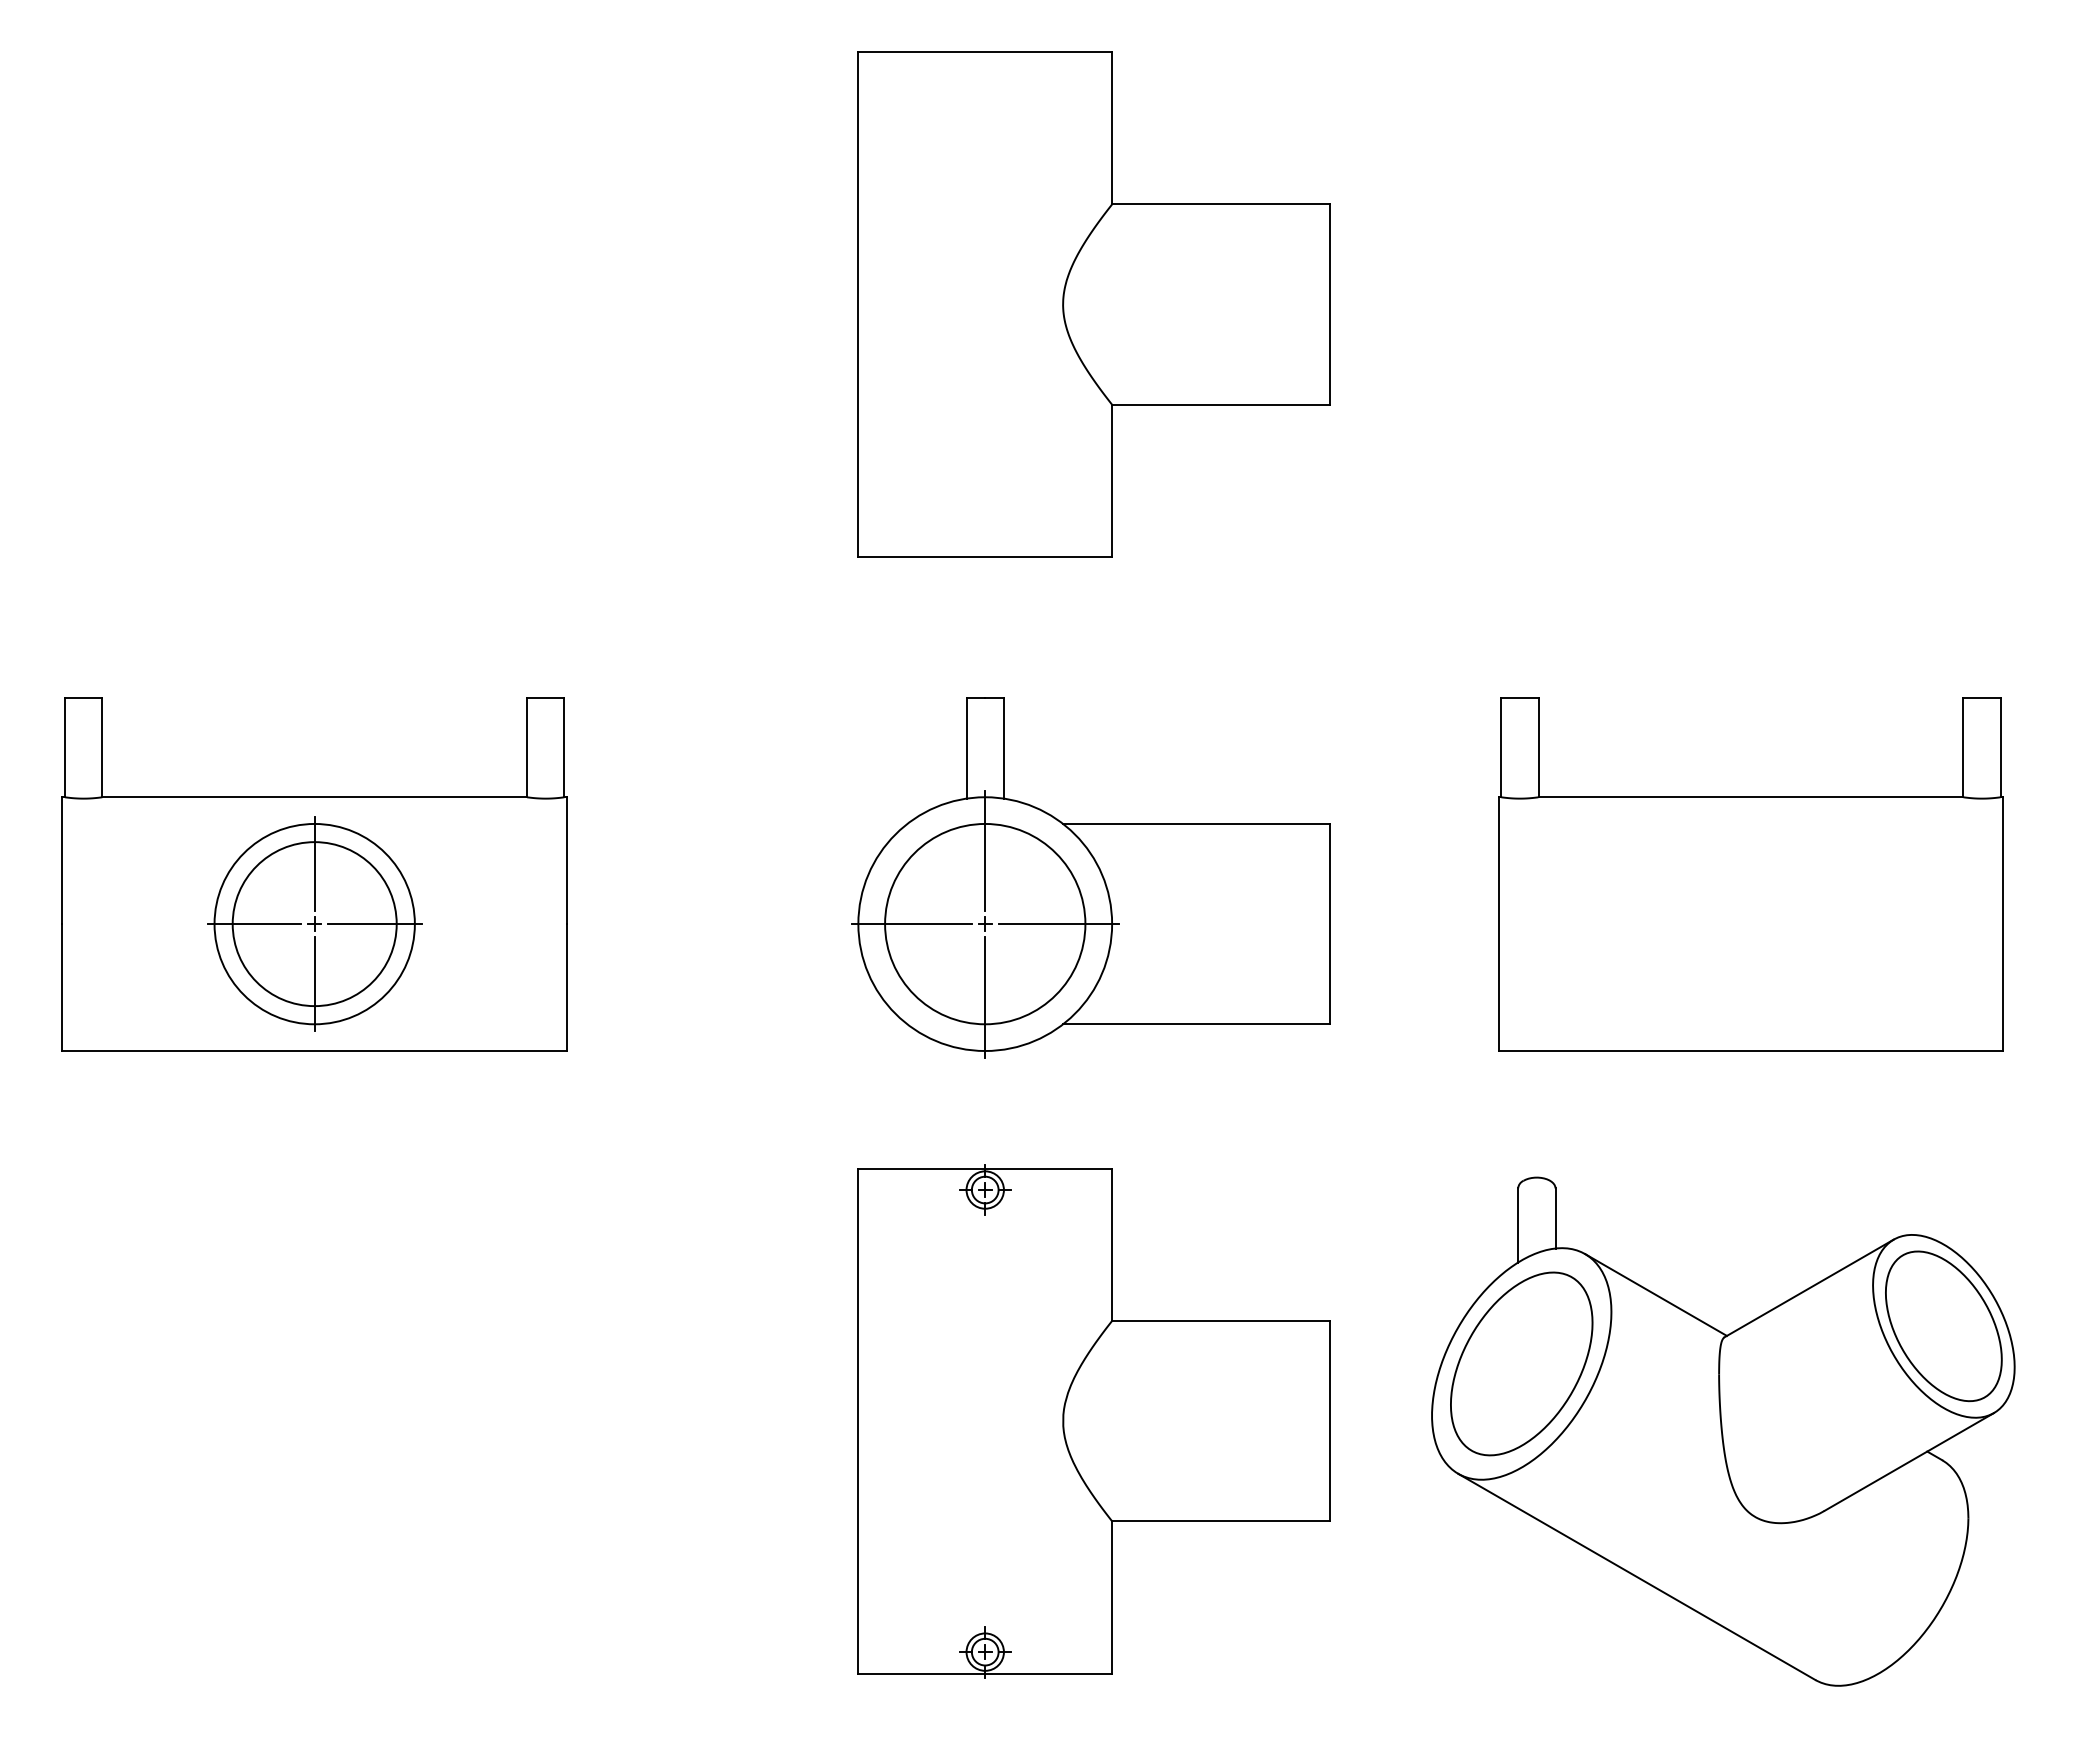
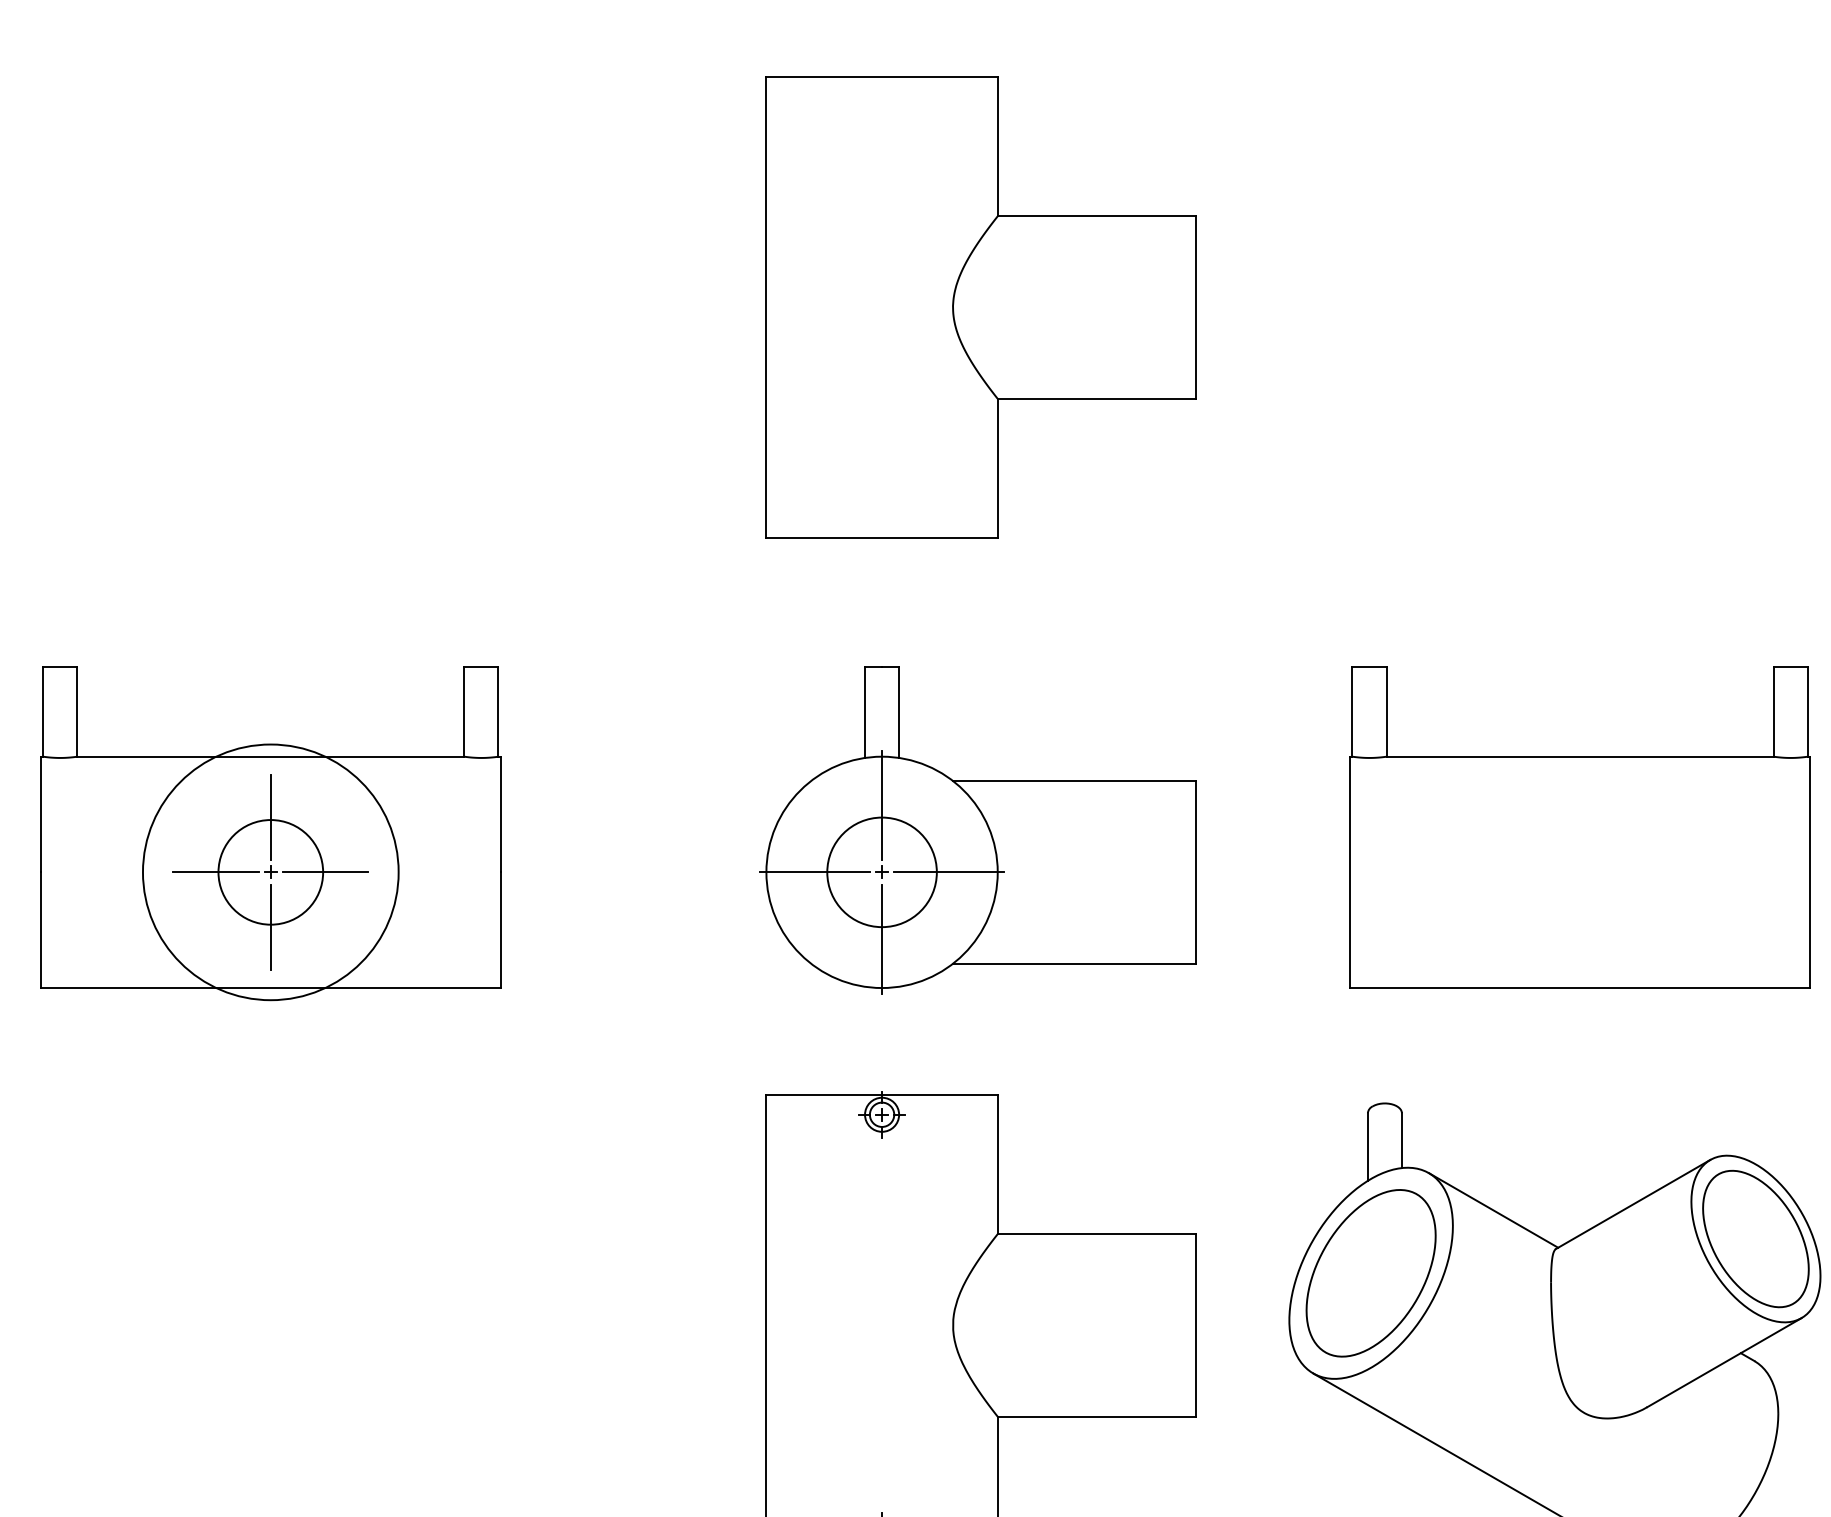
circle: (314, 923) -> (270, 871), size x1.4
circle: (985, 923) -> (882, 871), size x0.6
circle: (314, 924) -> (270, 872), size x0.7

